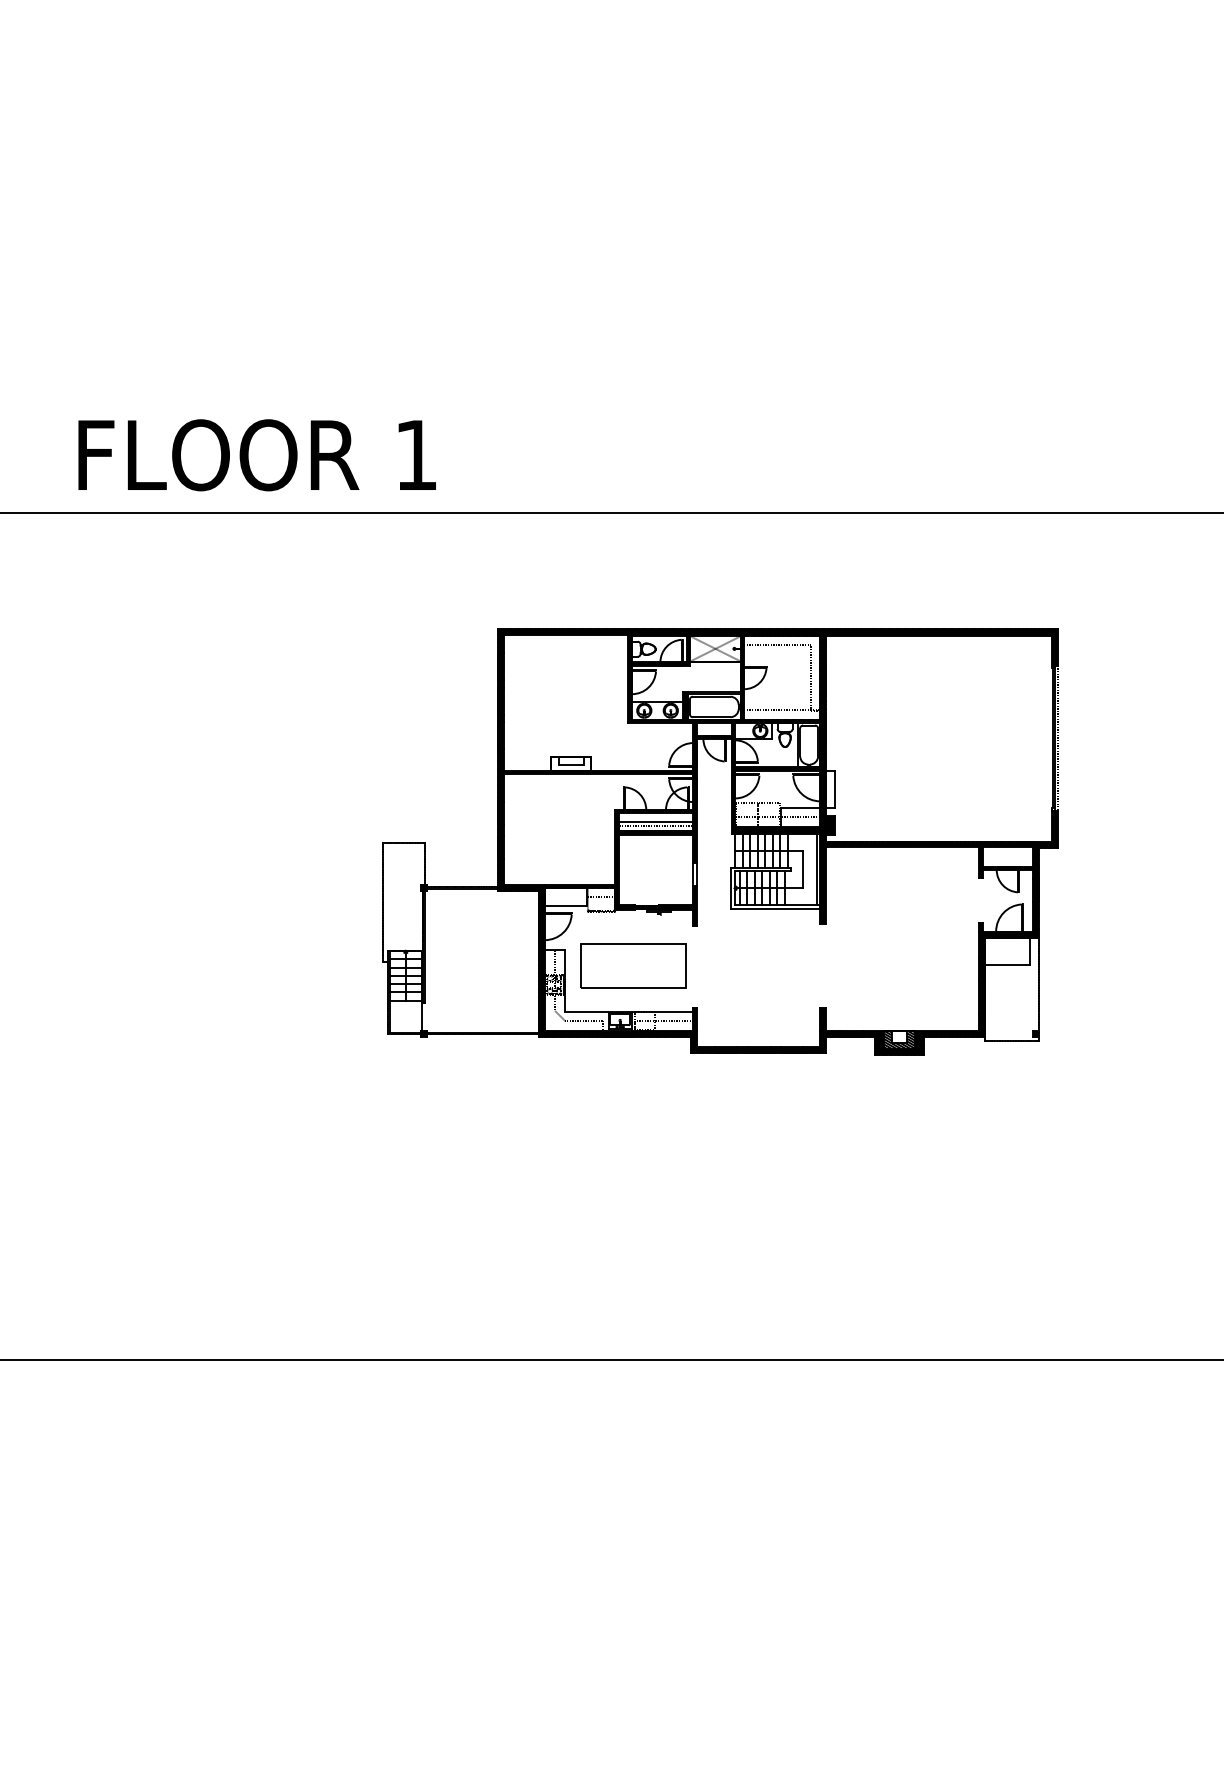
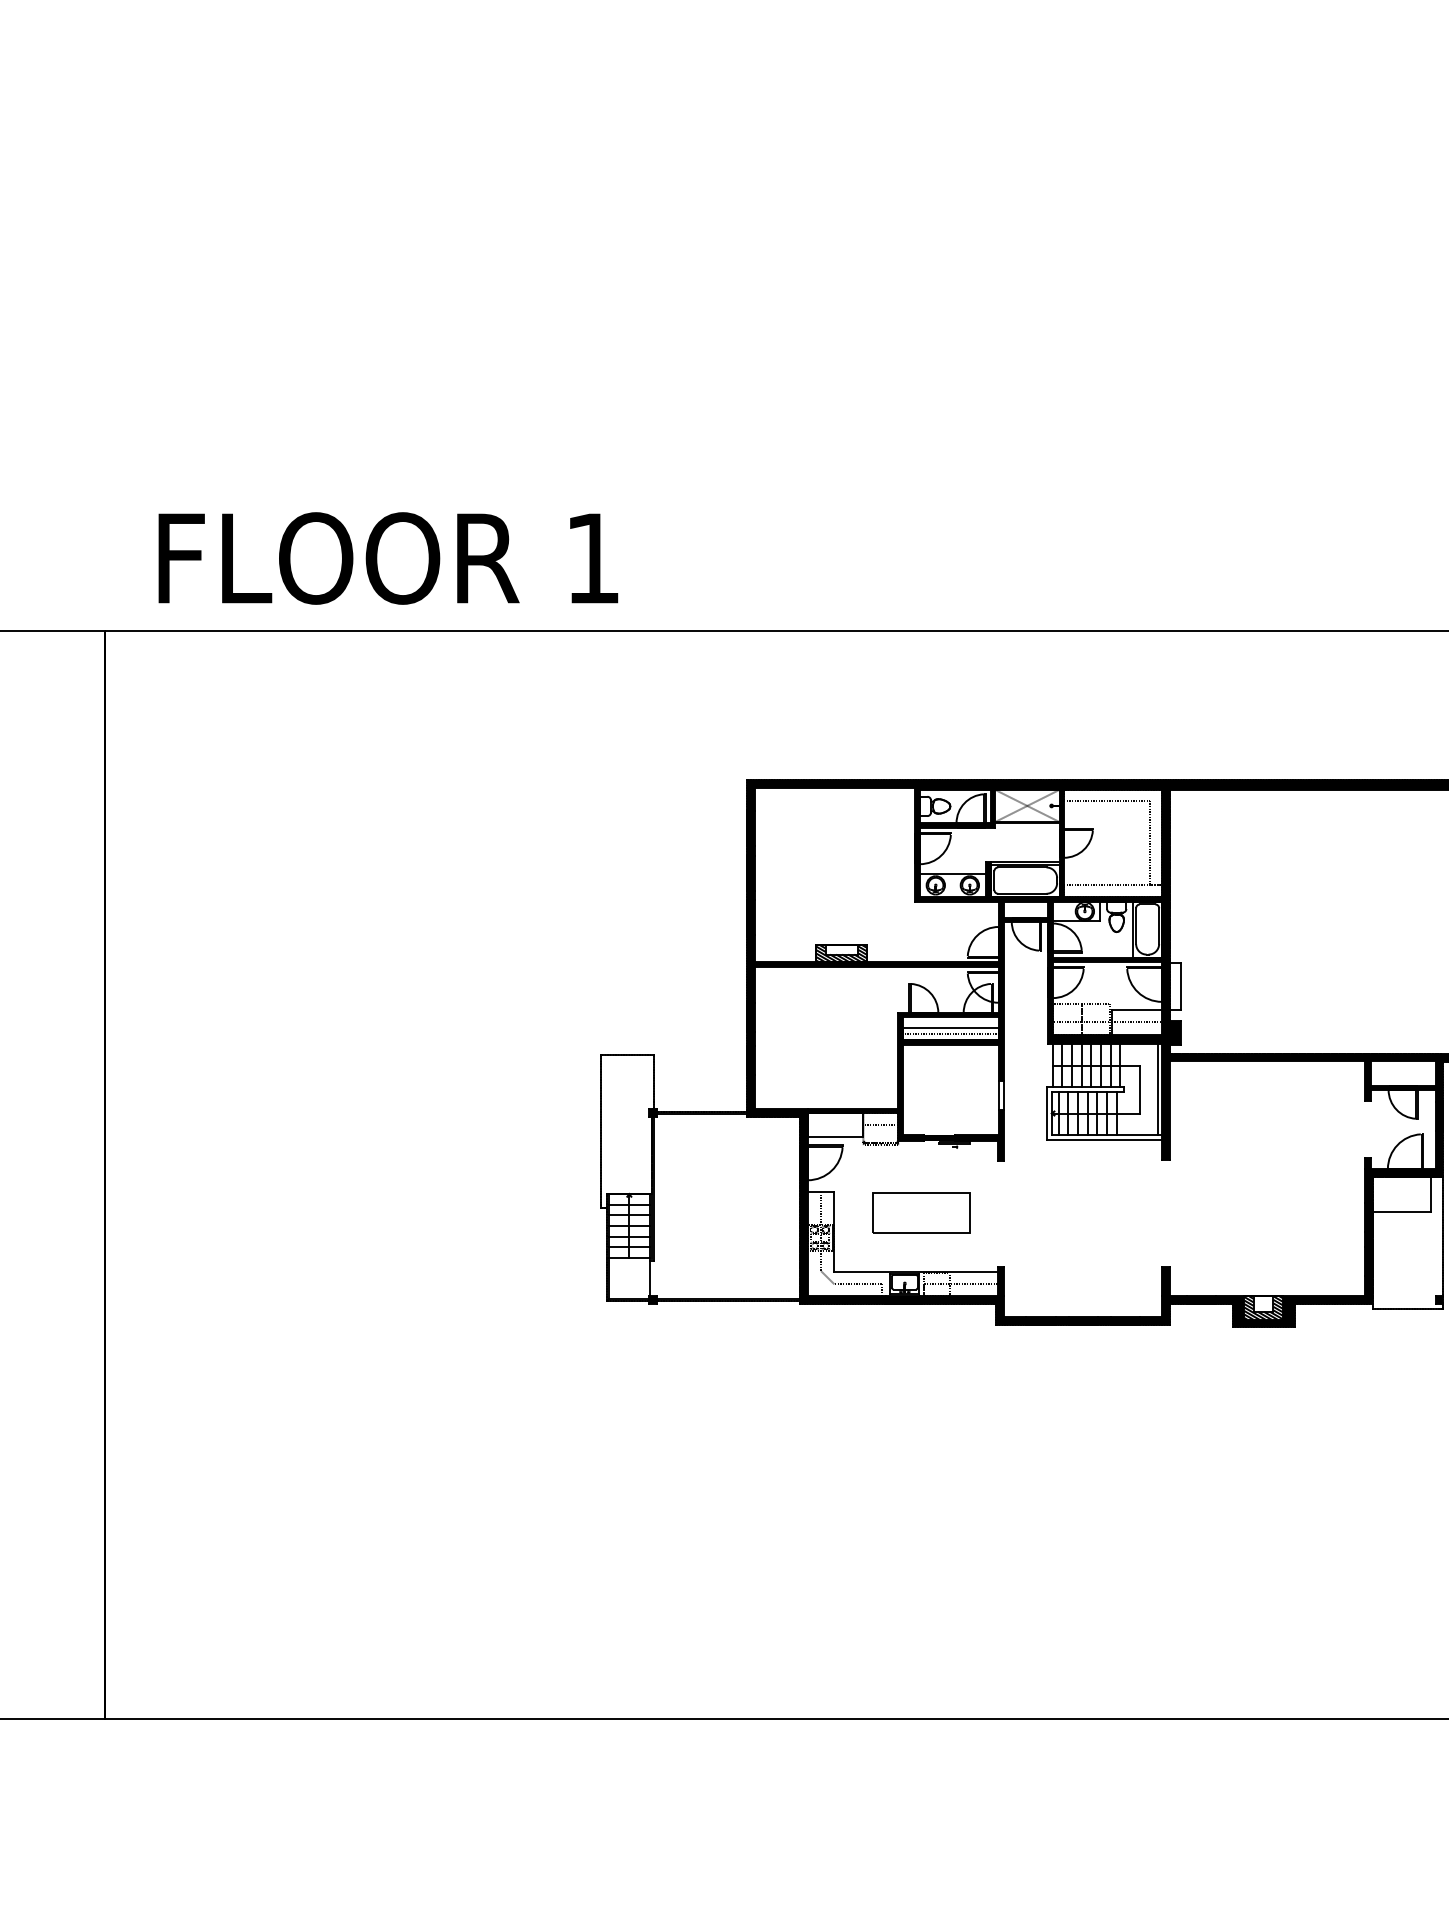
text: (256, 455) -> (387, 558), moved
hatch: (571, 763) -> (842, 953), added
part: (633, 965) -> (921, 1212), size x0.71

